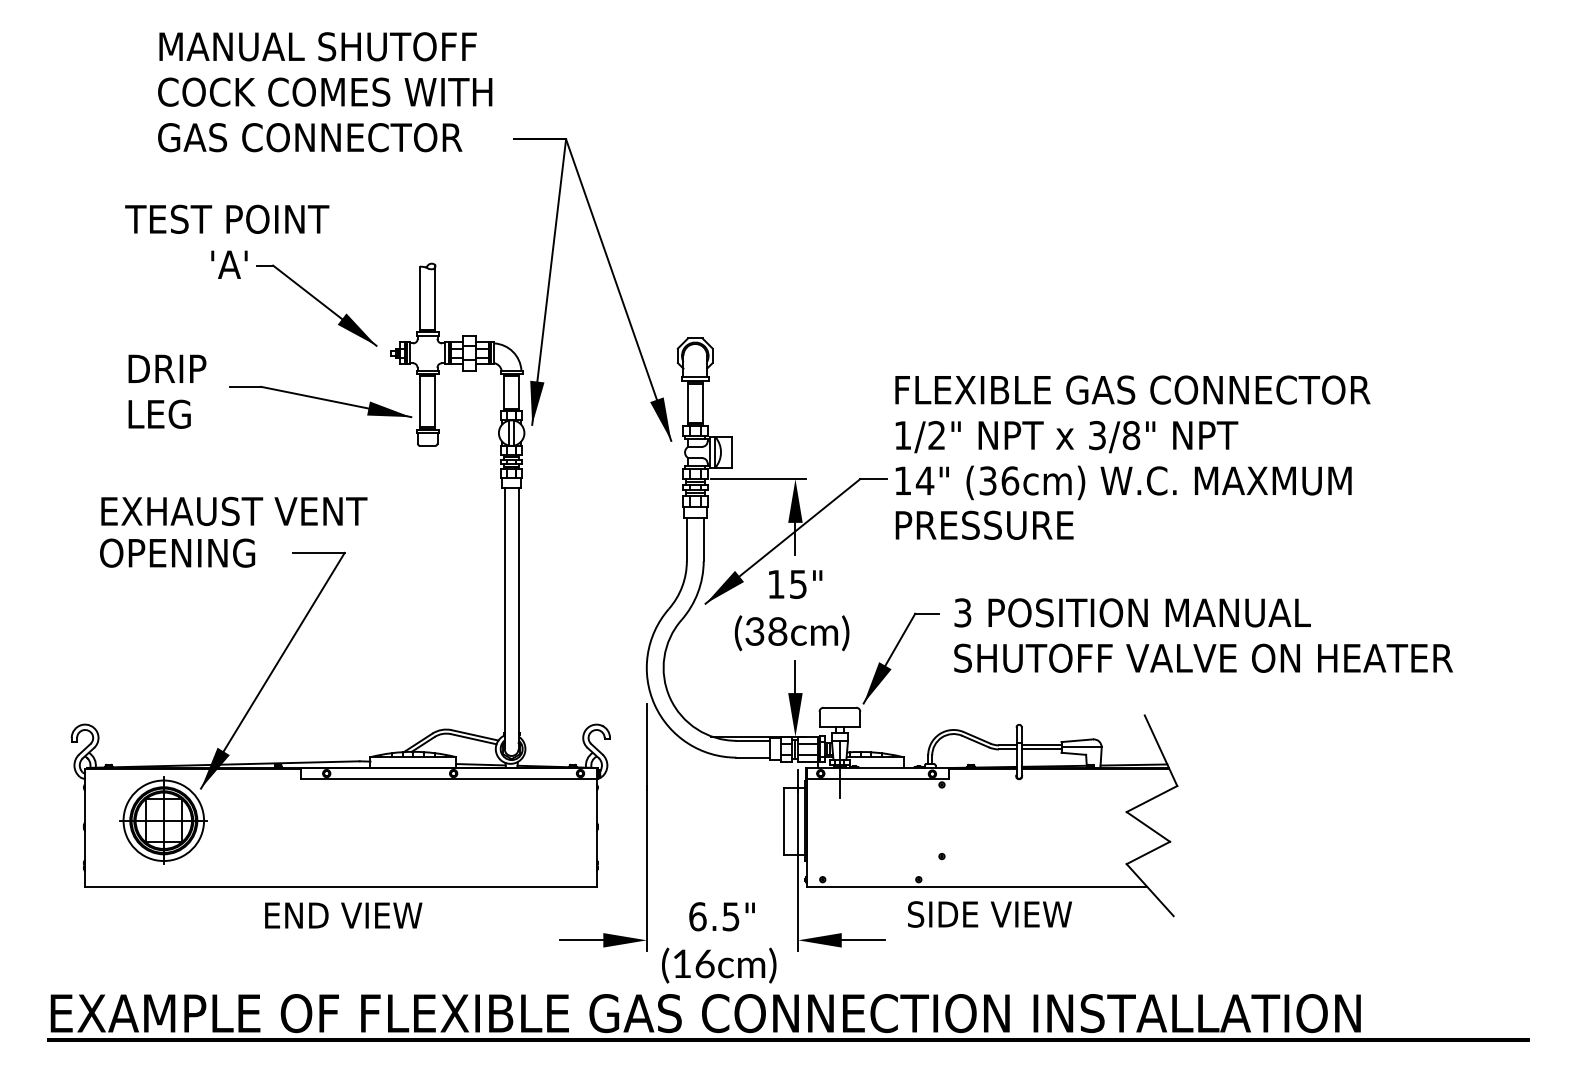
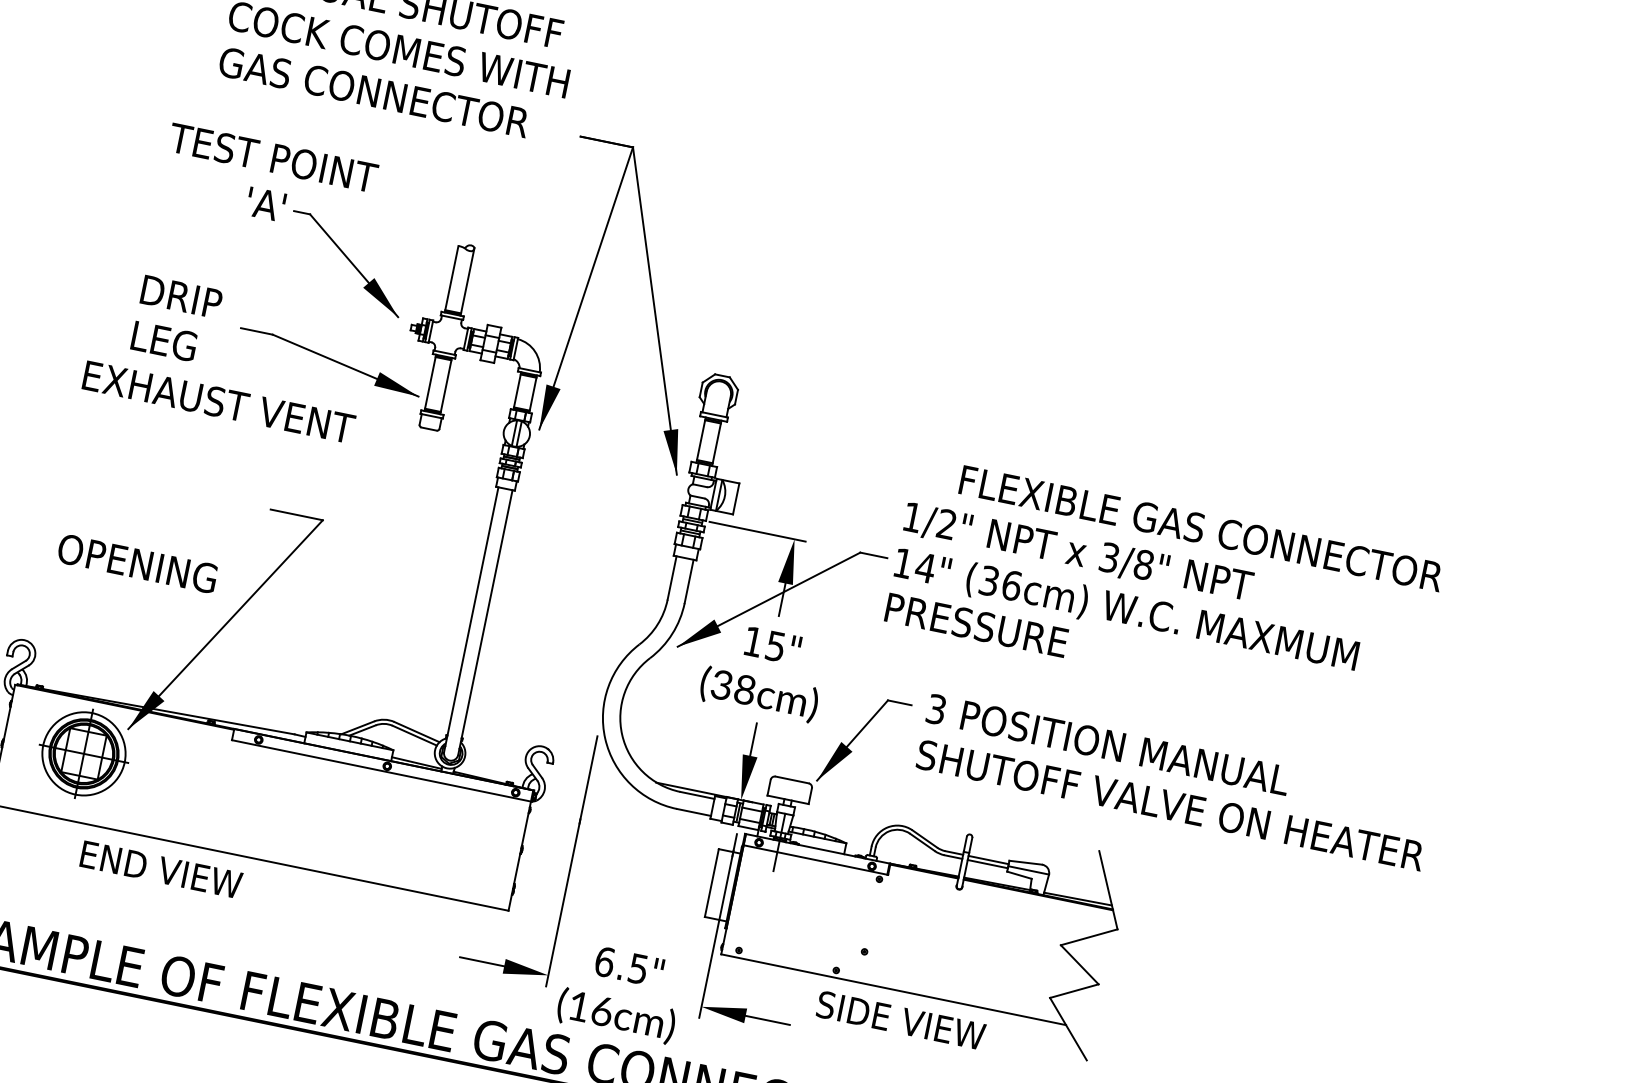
text: (1132, 389) -> (1201, 528), moved
text: (234, 510) -> (219, 401), moved
text: (177, 552) -> (137, 563), moved
text: (343, 915) -> (161, 869), moved

